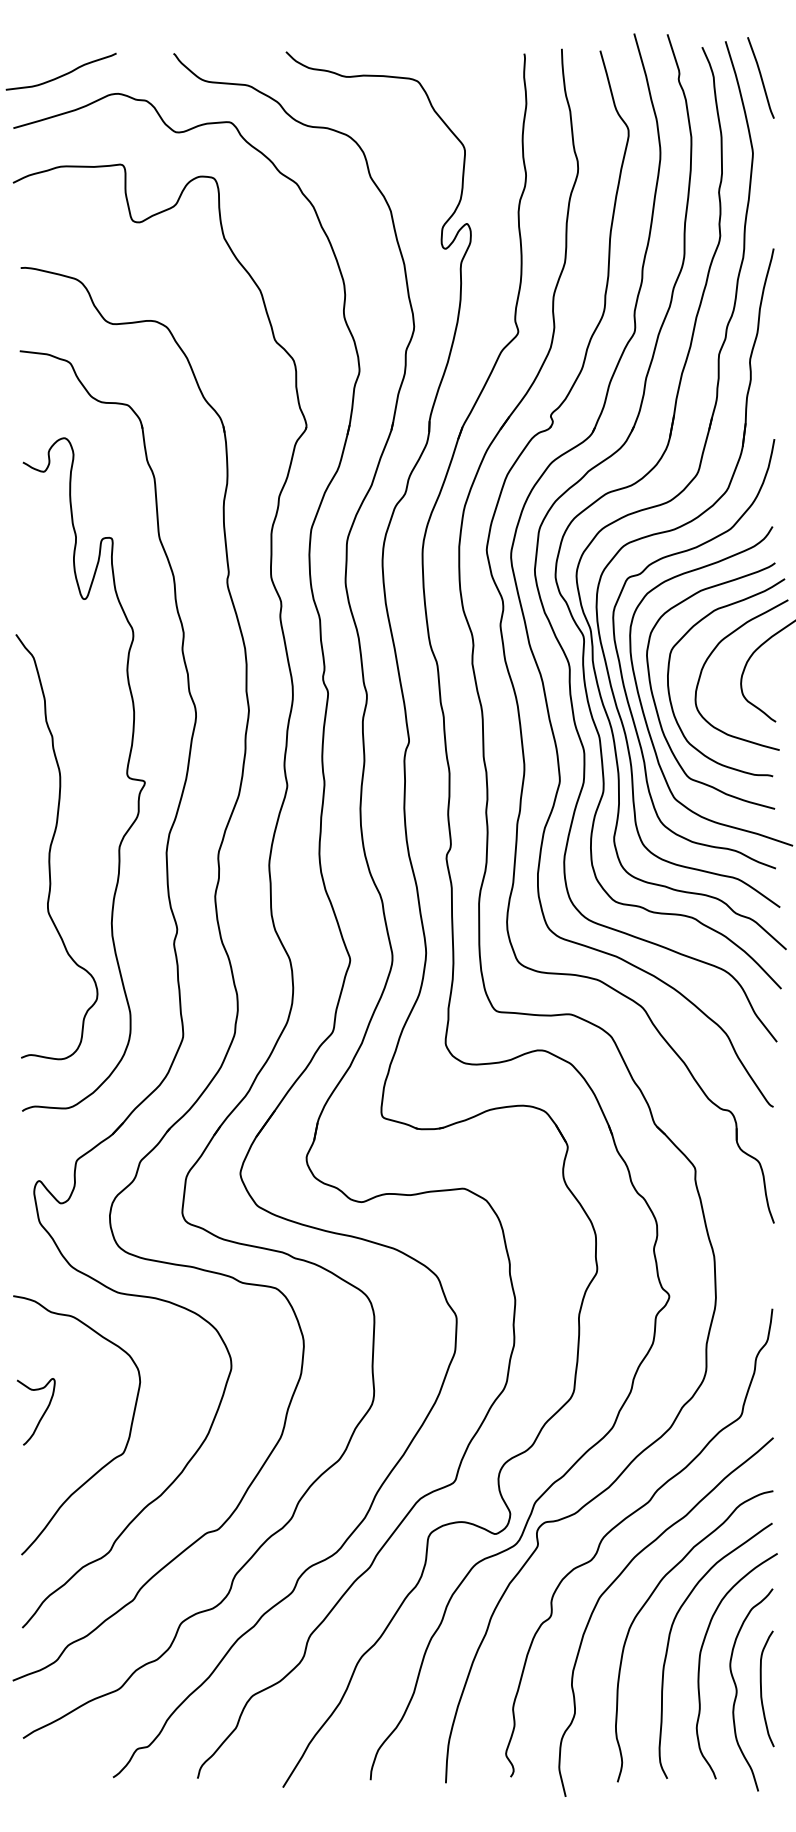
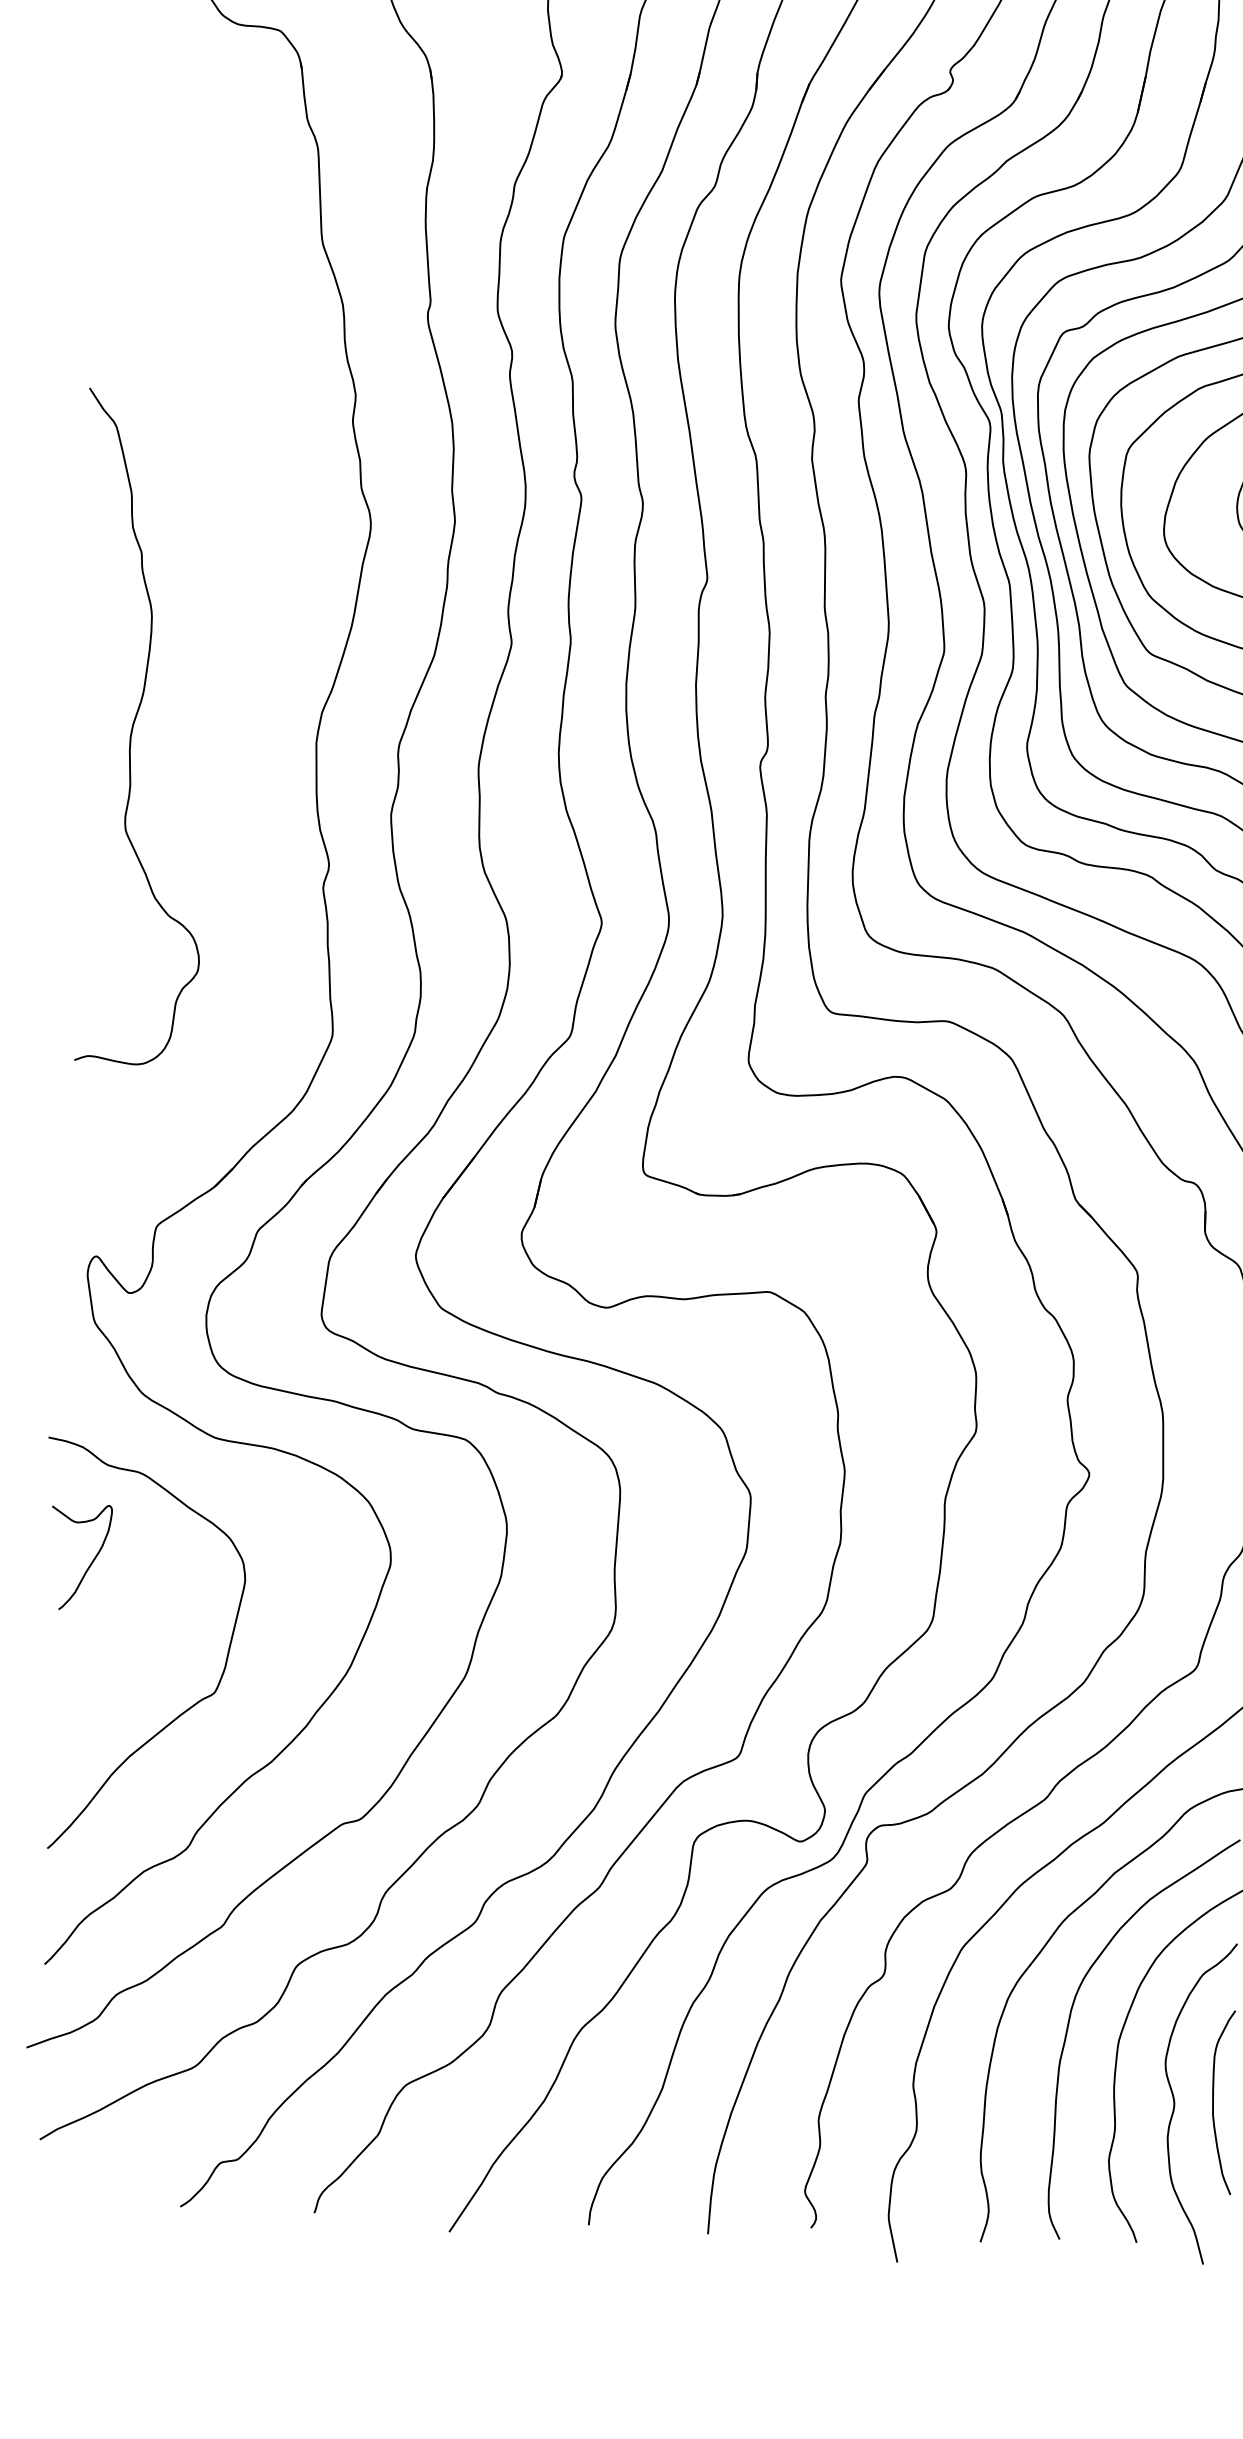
curve: (126, 774) -> (257, 616), removed
curve: (42, 1414) -> (90, 1561), moved

